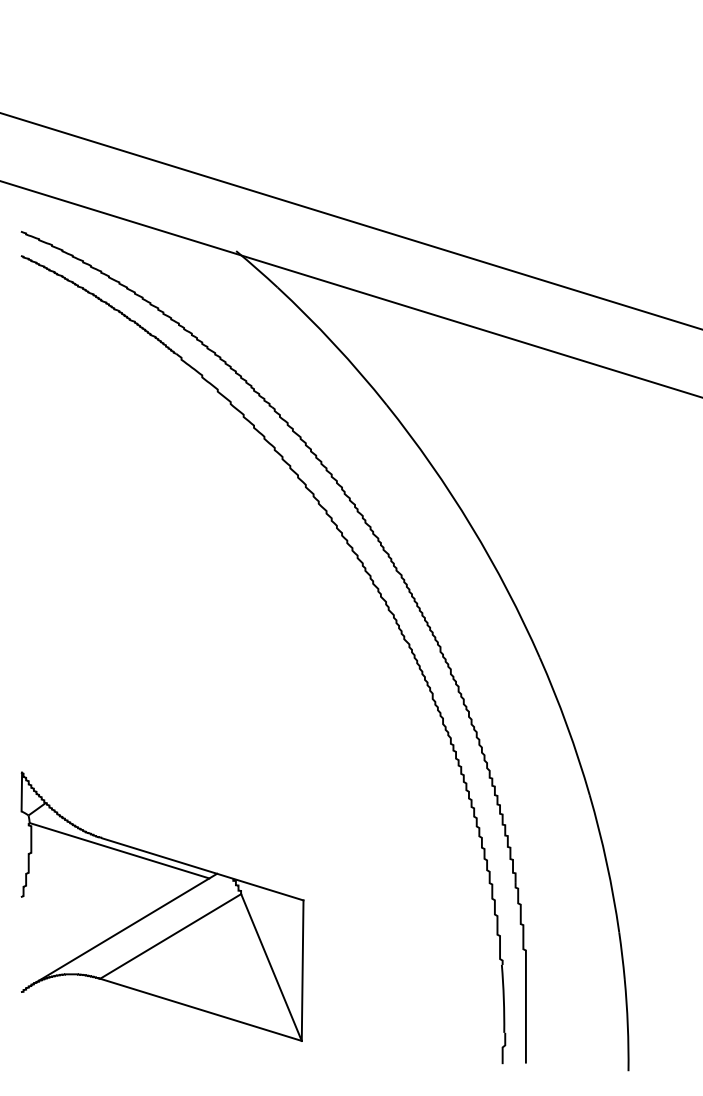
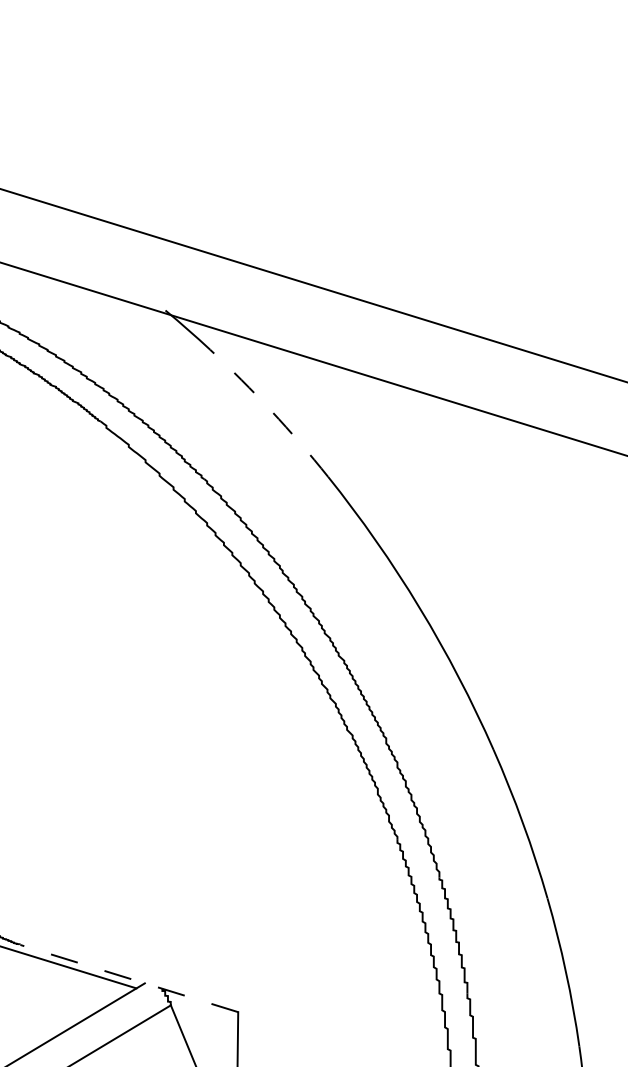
arc: (334, 344) -> (271, 411), solid -> dashed
line: (202, 869) -> (129, 978), solid -> dashed

